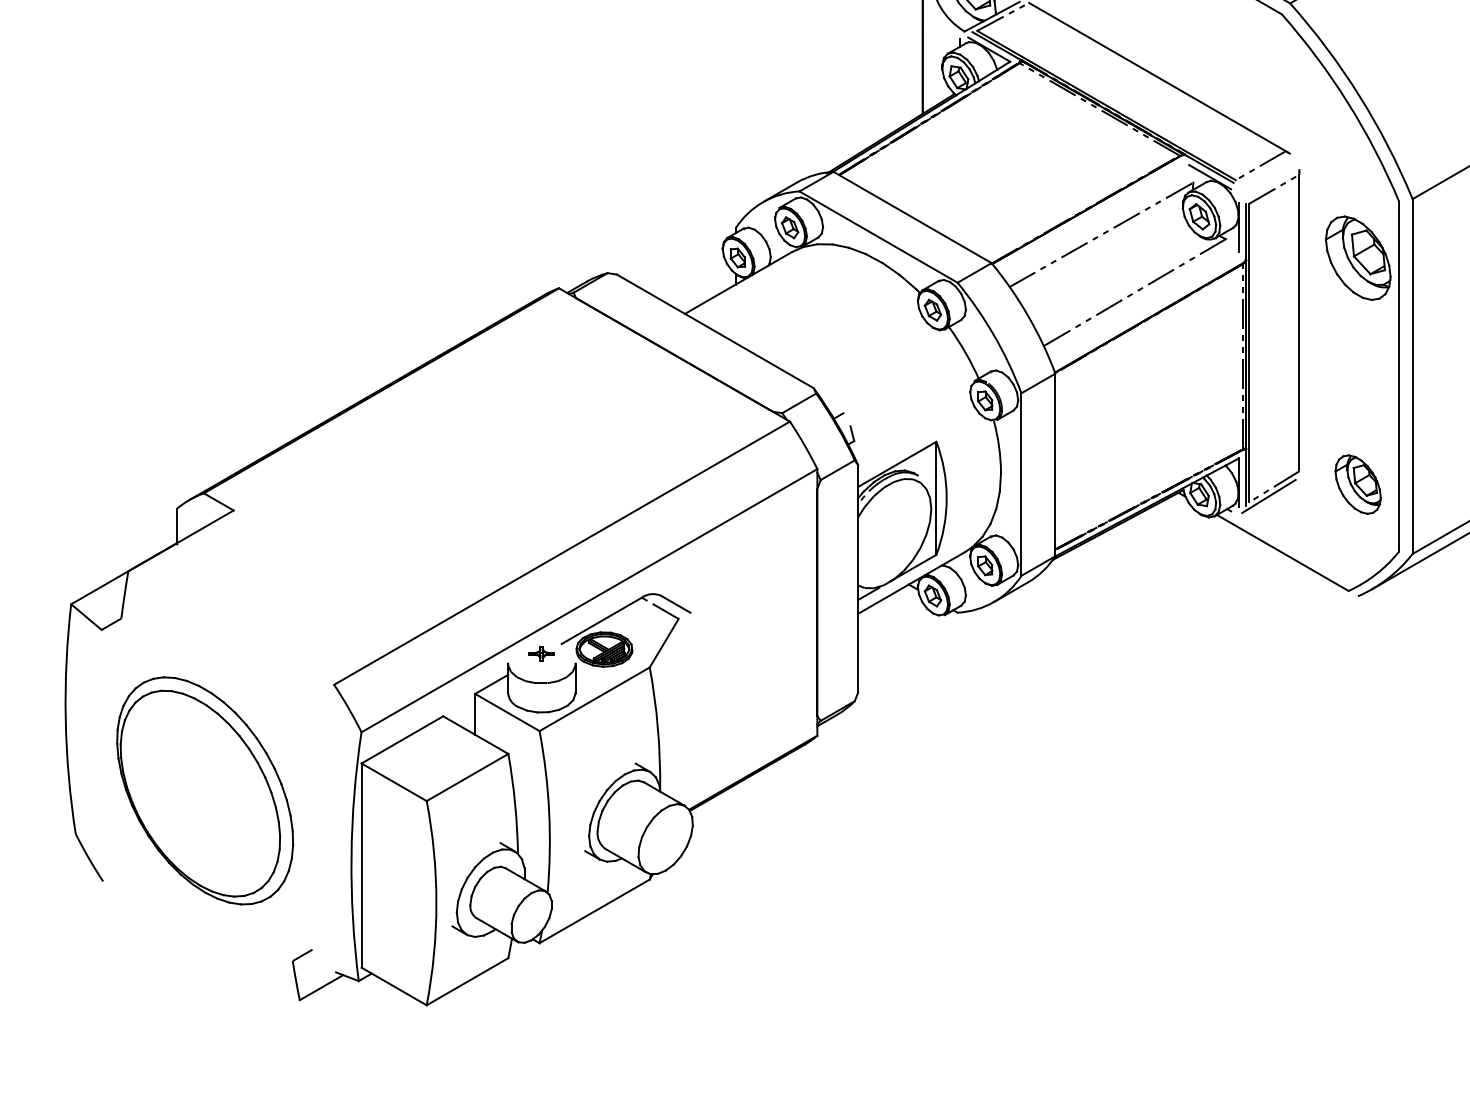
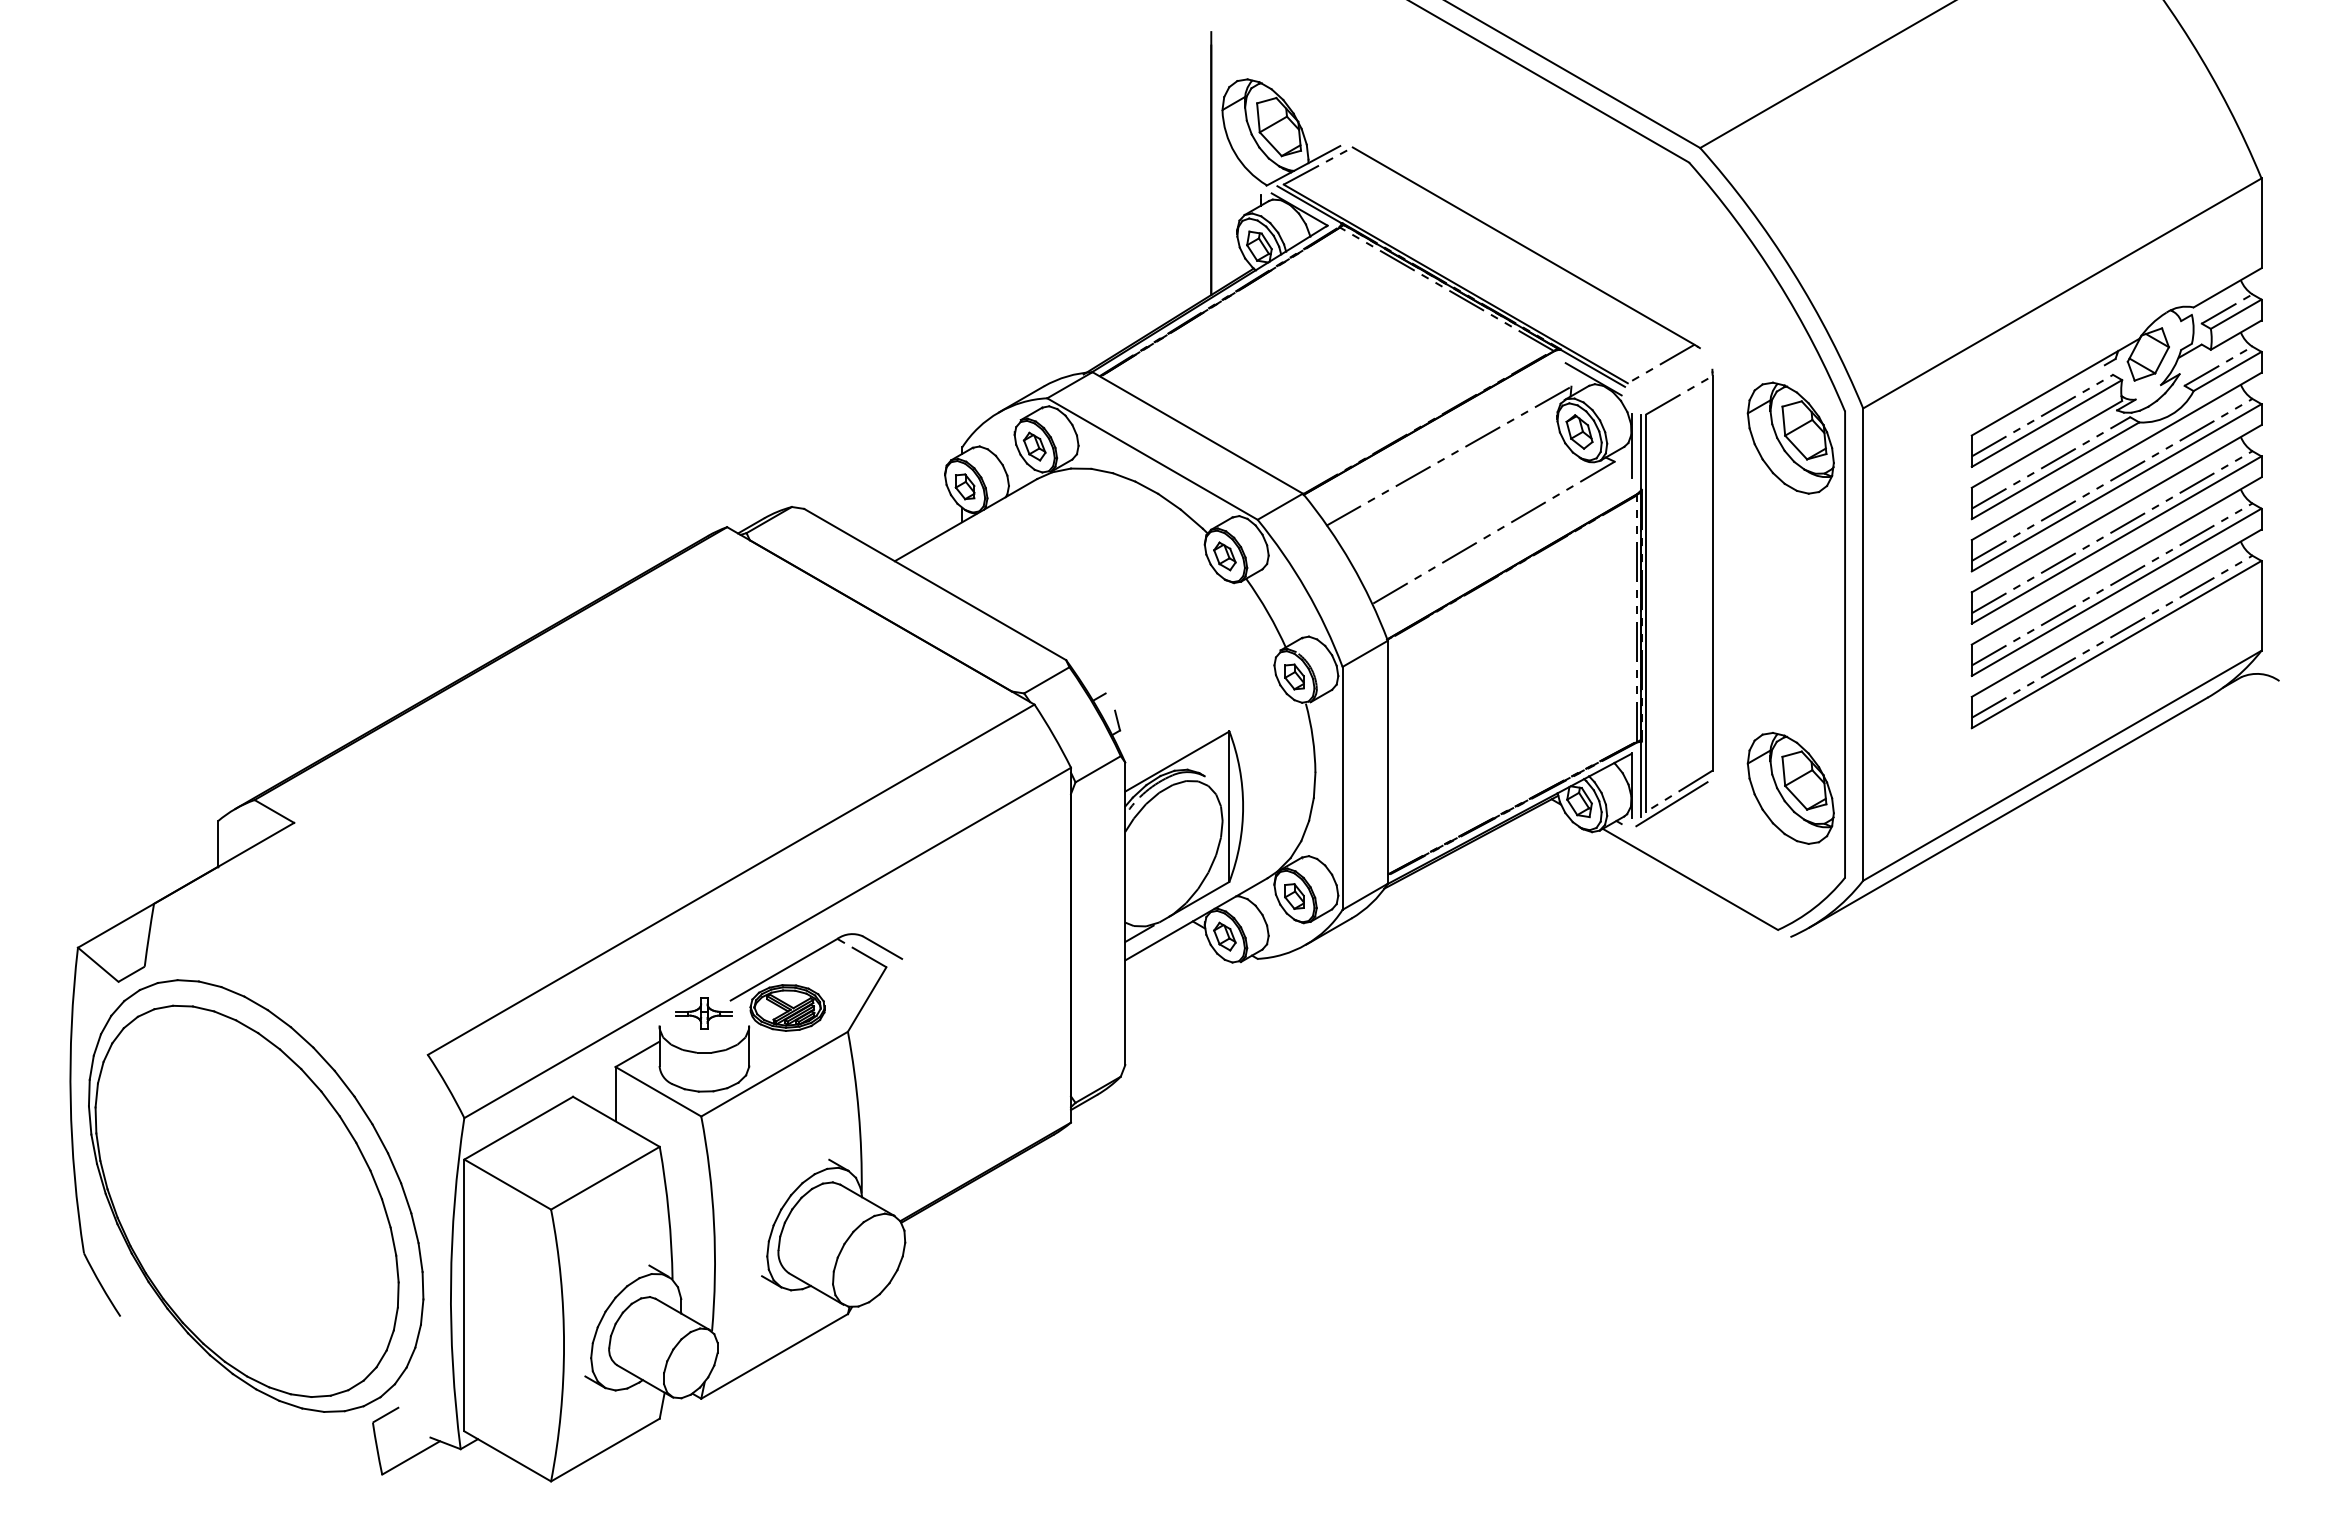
part: (1358, 257) -> (1790, 437), moved
part: (1358, 484) -> (1790, 788), size x1.43
part: (541, 653) -> (703, 1013), size x1.67
part: (205, 790) -> (256, 1195), size x1.43

